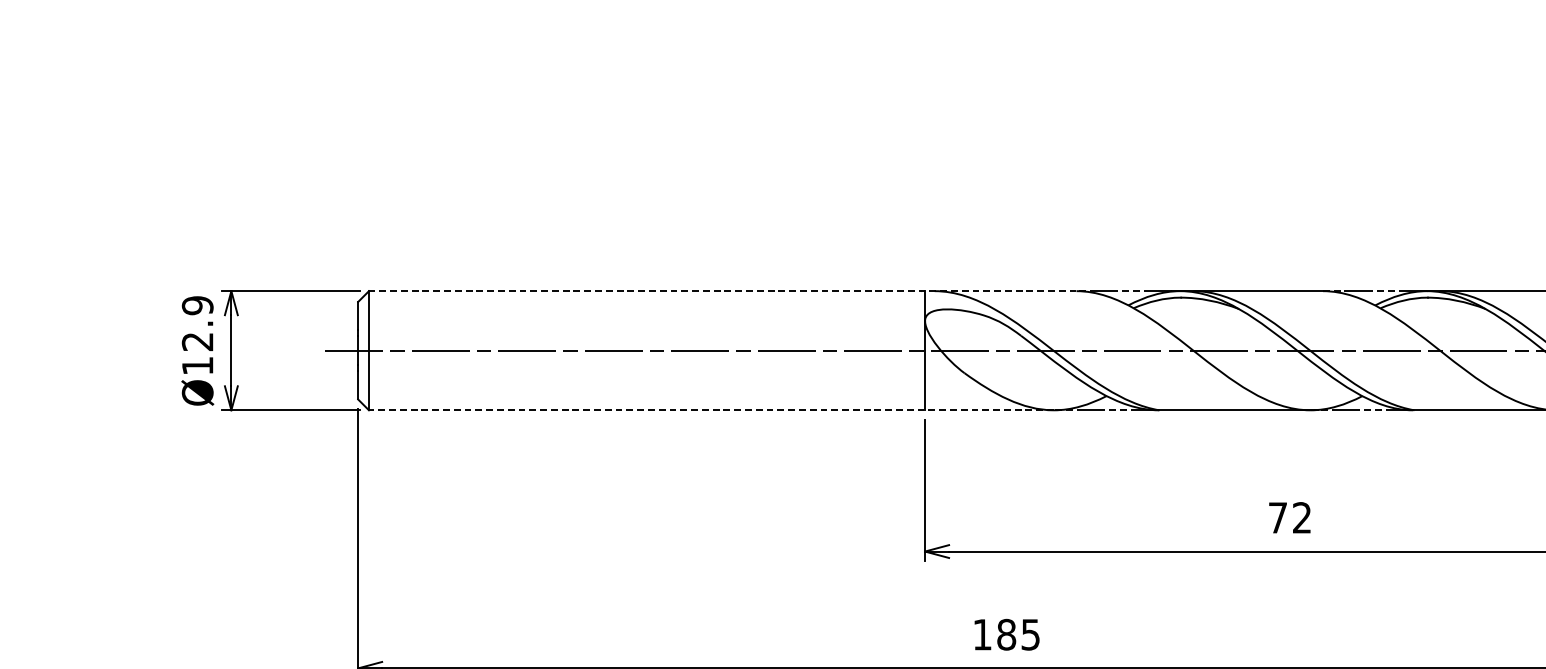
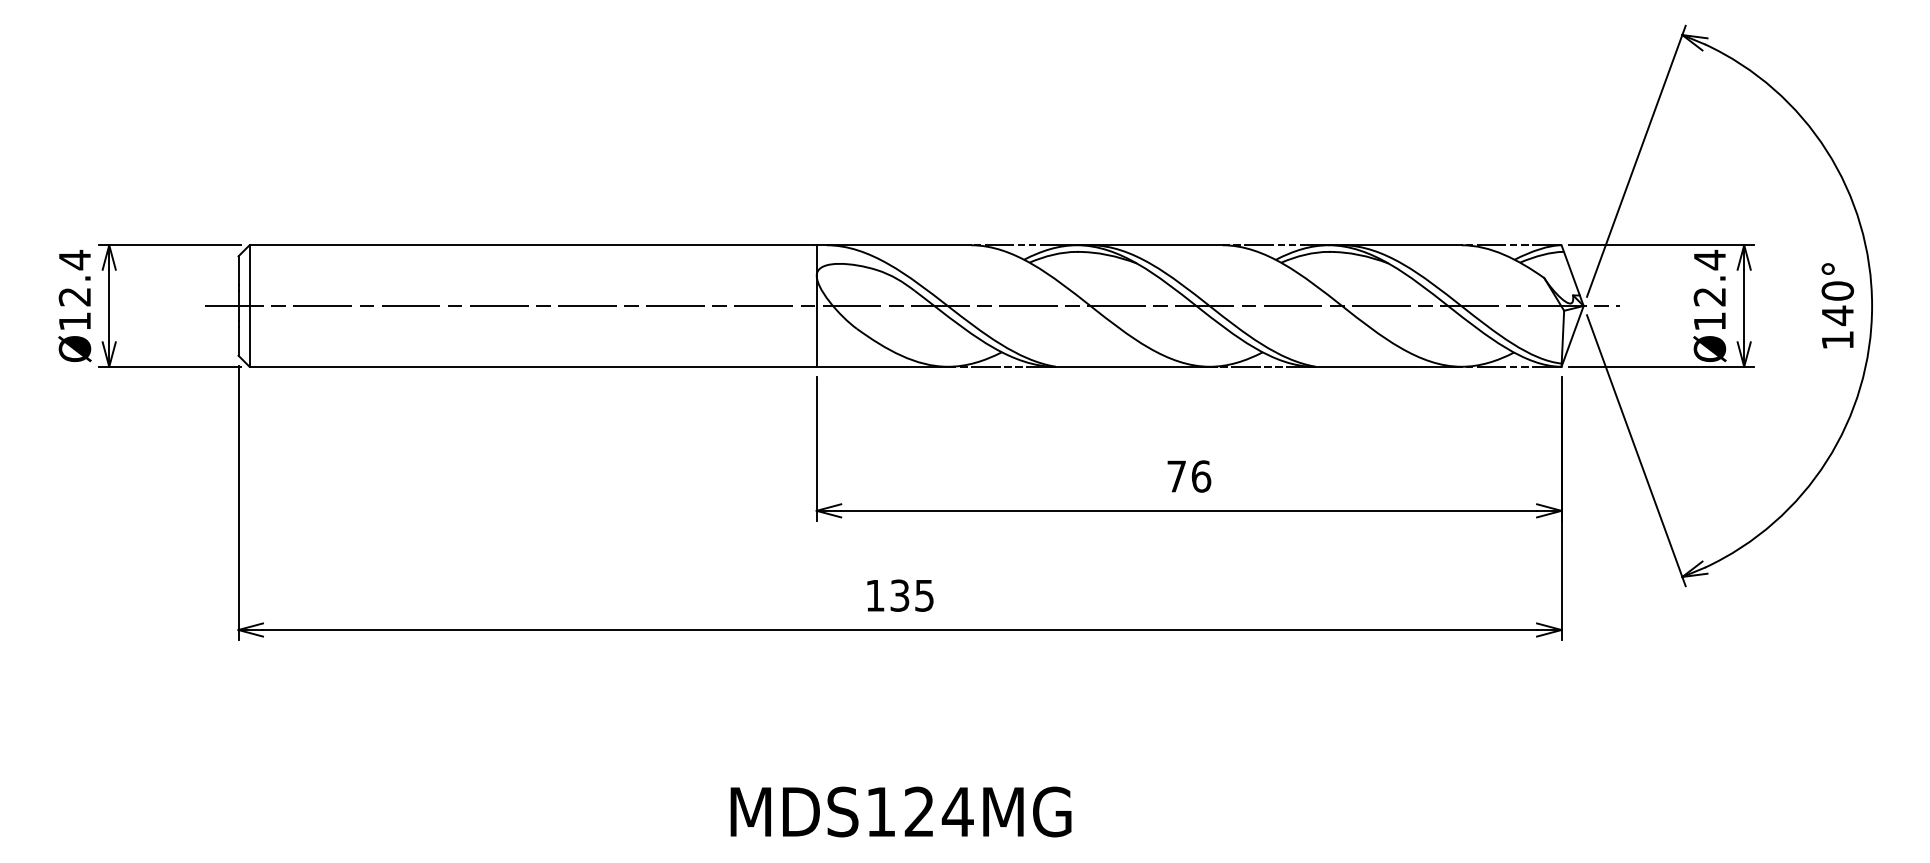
line: (722, 291) -> (610, 245), dashed -> solid
text: (197, 305) -> (74, 259), Ø12.9 -> Ø12.4
line: (711, 410) -> (598, 366), dashed -> solid
text: (1302, 517) -> (1201, 476), 72 -> 76
text: (1006, 634) -> (899, 595), 185 -> 135

